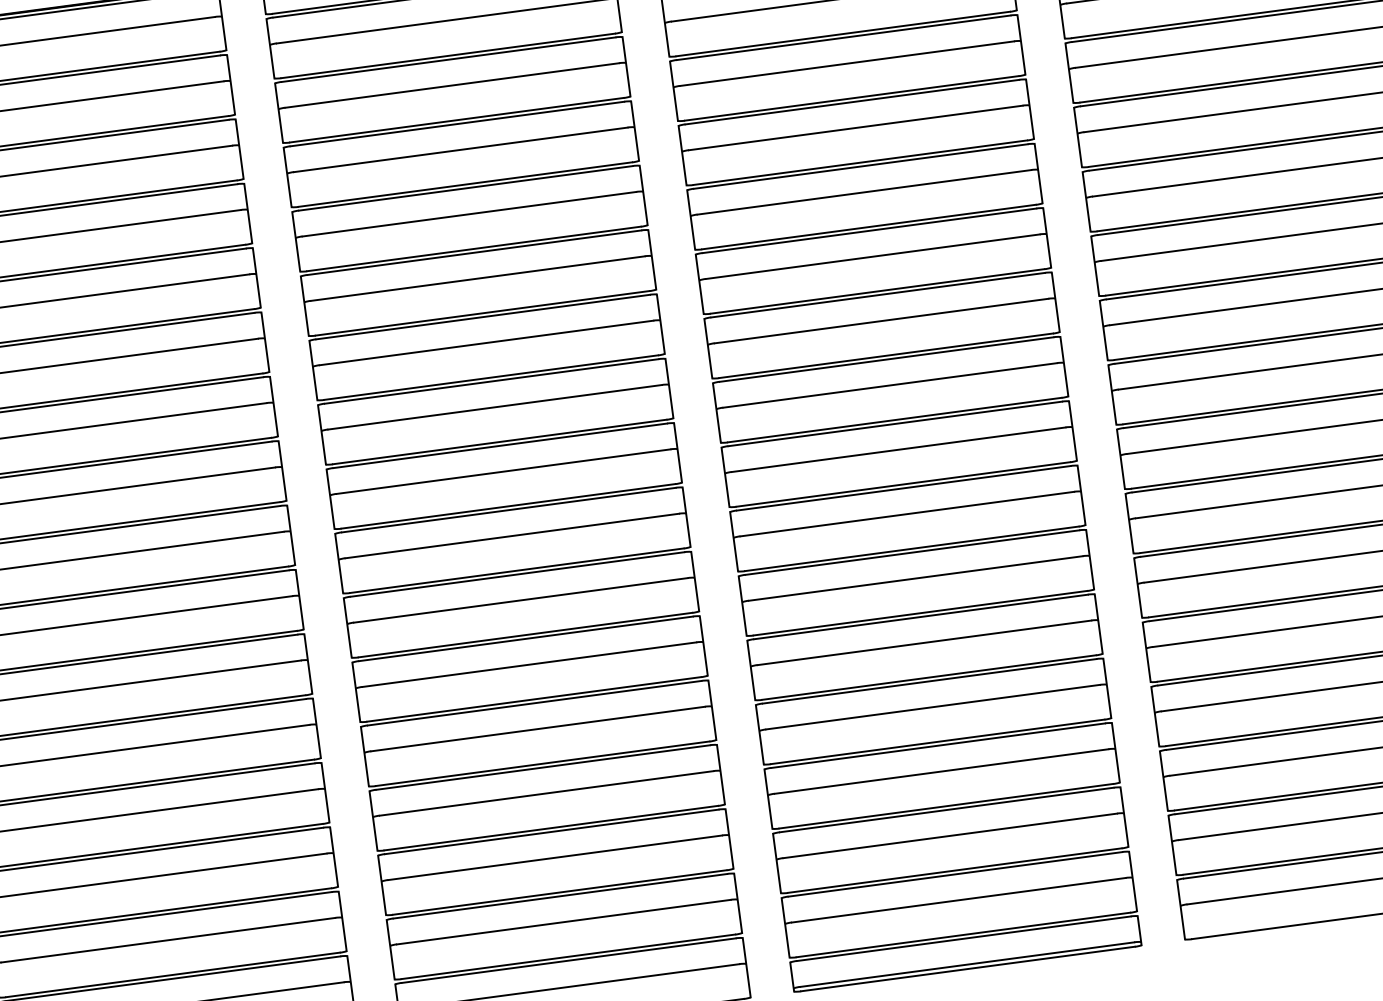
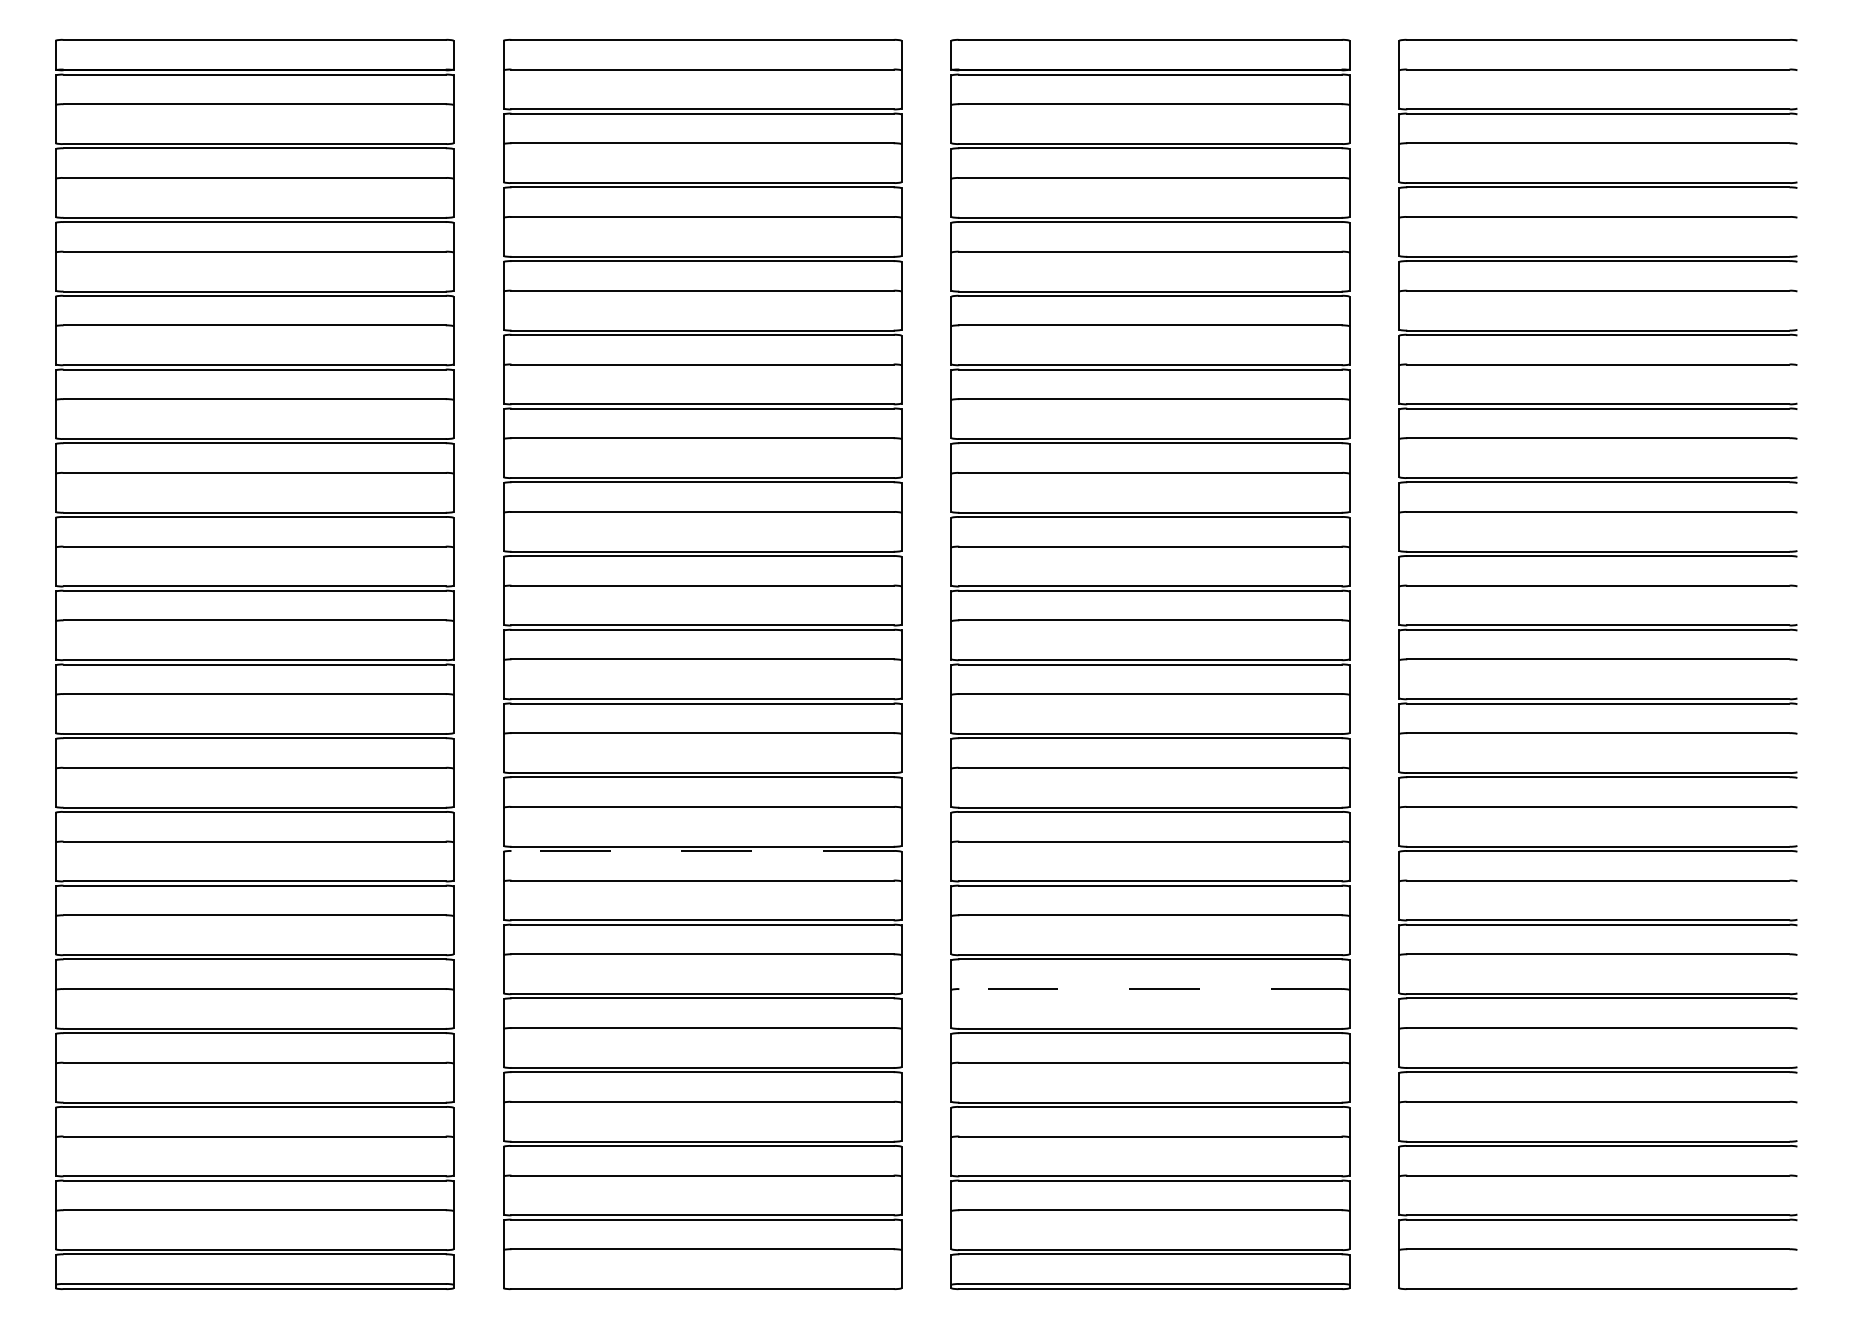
line: (526, 639) -> (702, 851), solid -> dashed
line: (932, 707) -> (1149, 989), solid -> dashed

